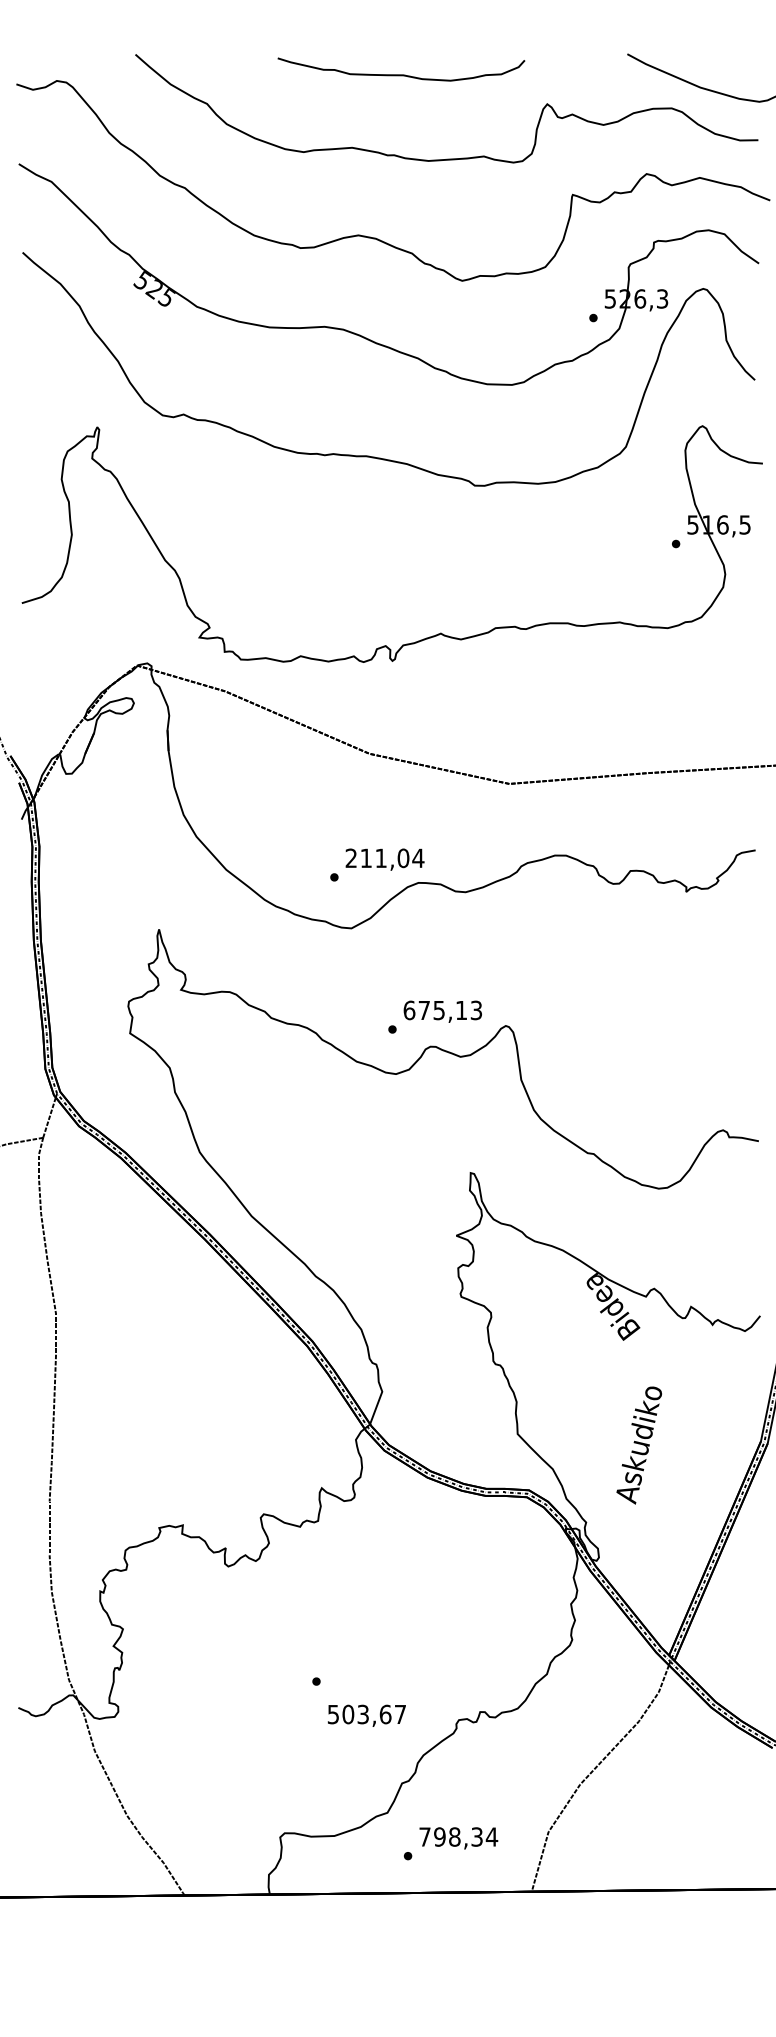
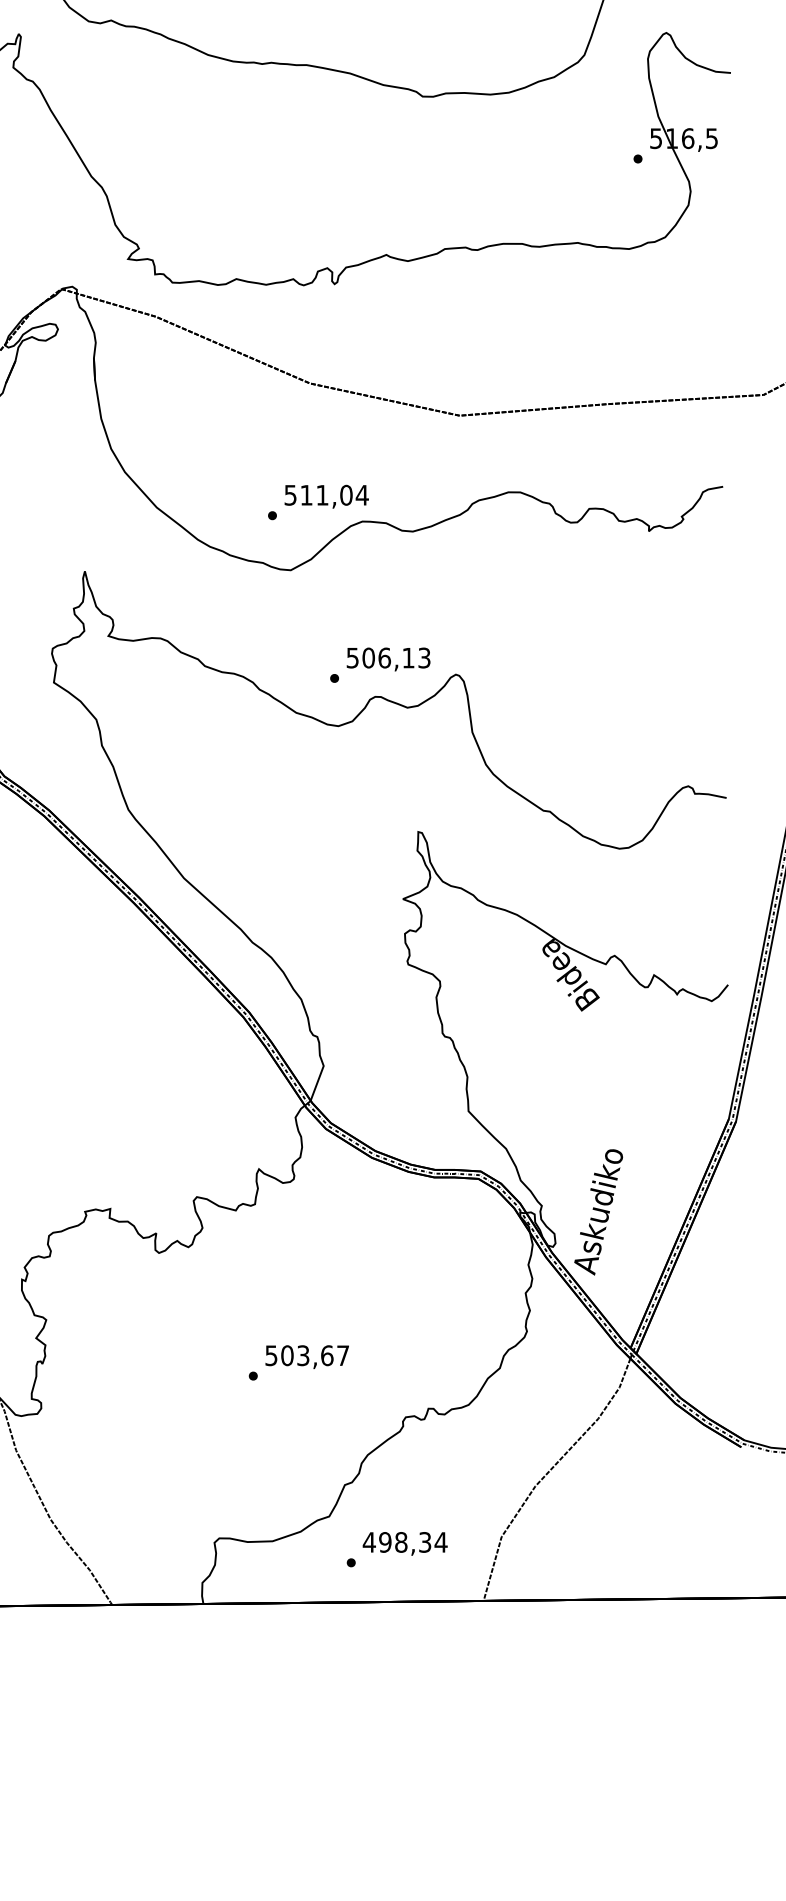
text: (350, 858) -> (289, 495), 211,04 -> 511,04
text: (424, 1010) -> (368, 658), 675,13 -> 506,13
text: (638, 1445) -> (597, 1212), moved
text: (366, 1715) -> (306, 1356), moved
text: (424, 1836) -> (368, 1541), 798,34 -> 498,34

